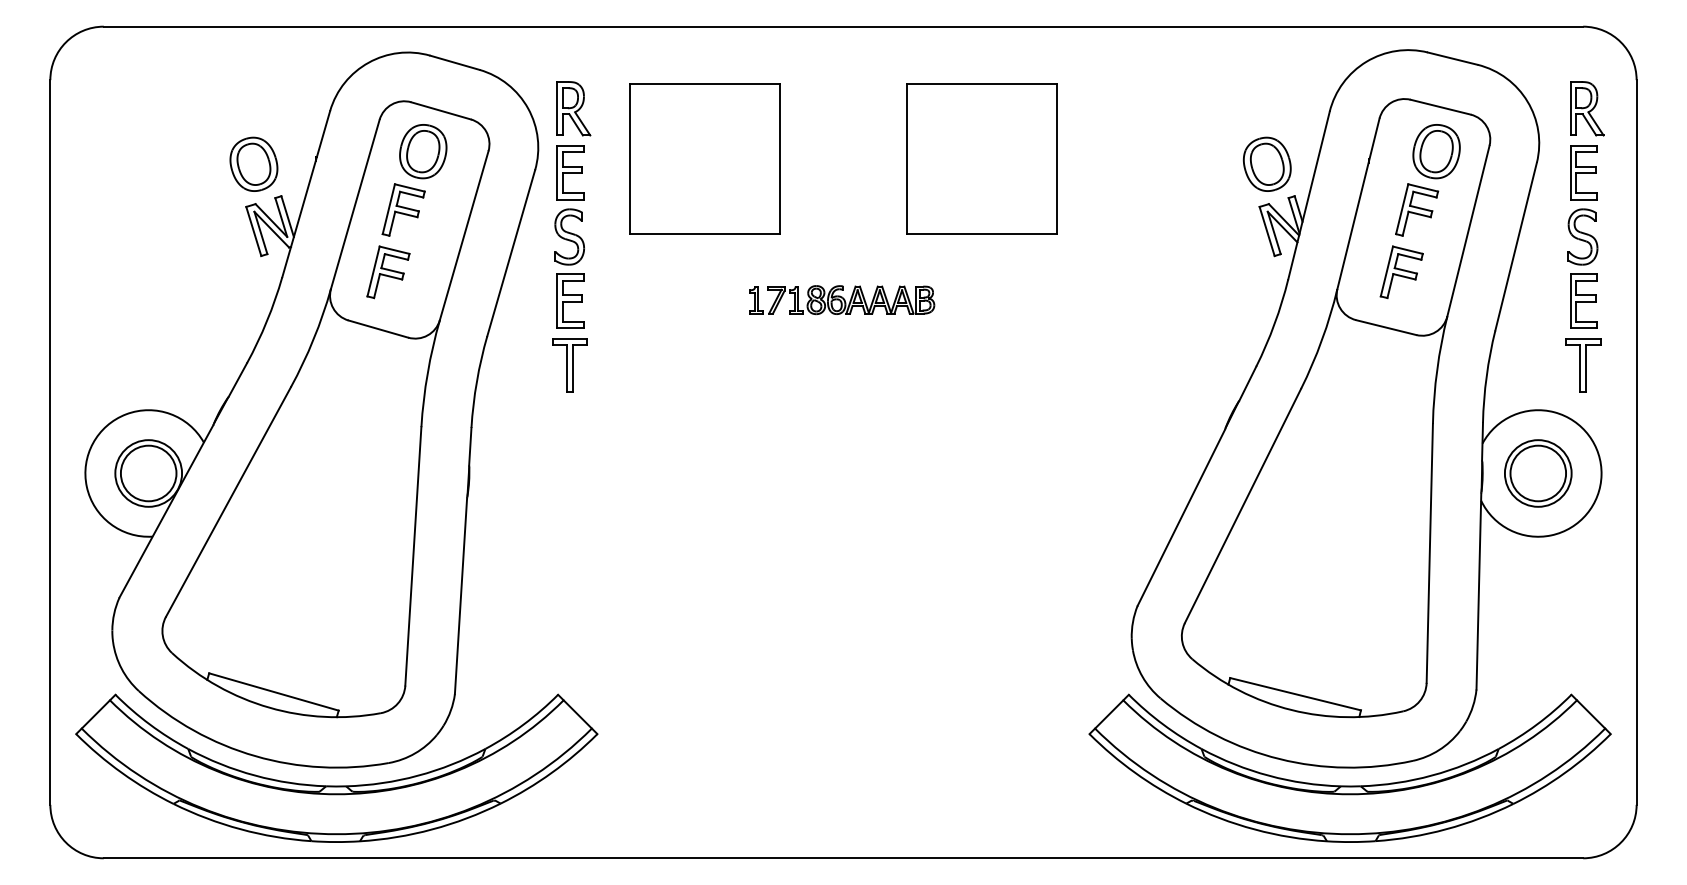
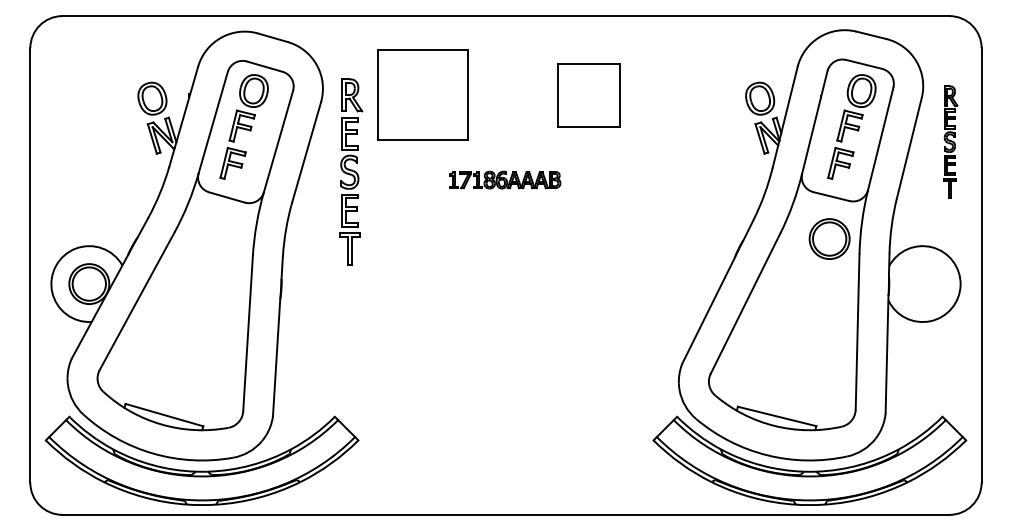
part: (981, 157) -> (588, 94), size x0.7
part: (572, 235) -> (351, 171), moved
part: (1584, 235) -> (950, 141), size x0.6
part: (1538, 472) -> (829, 238), moved

